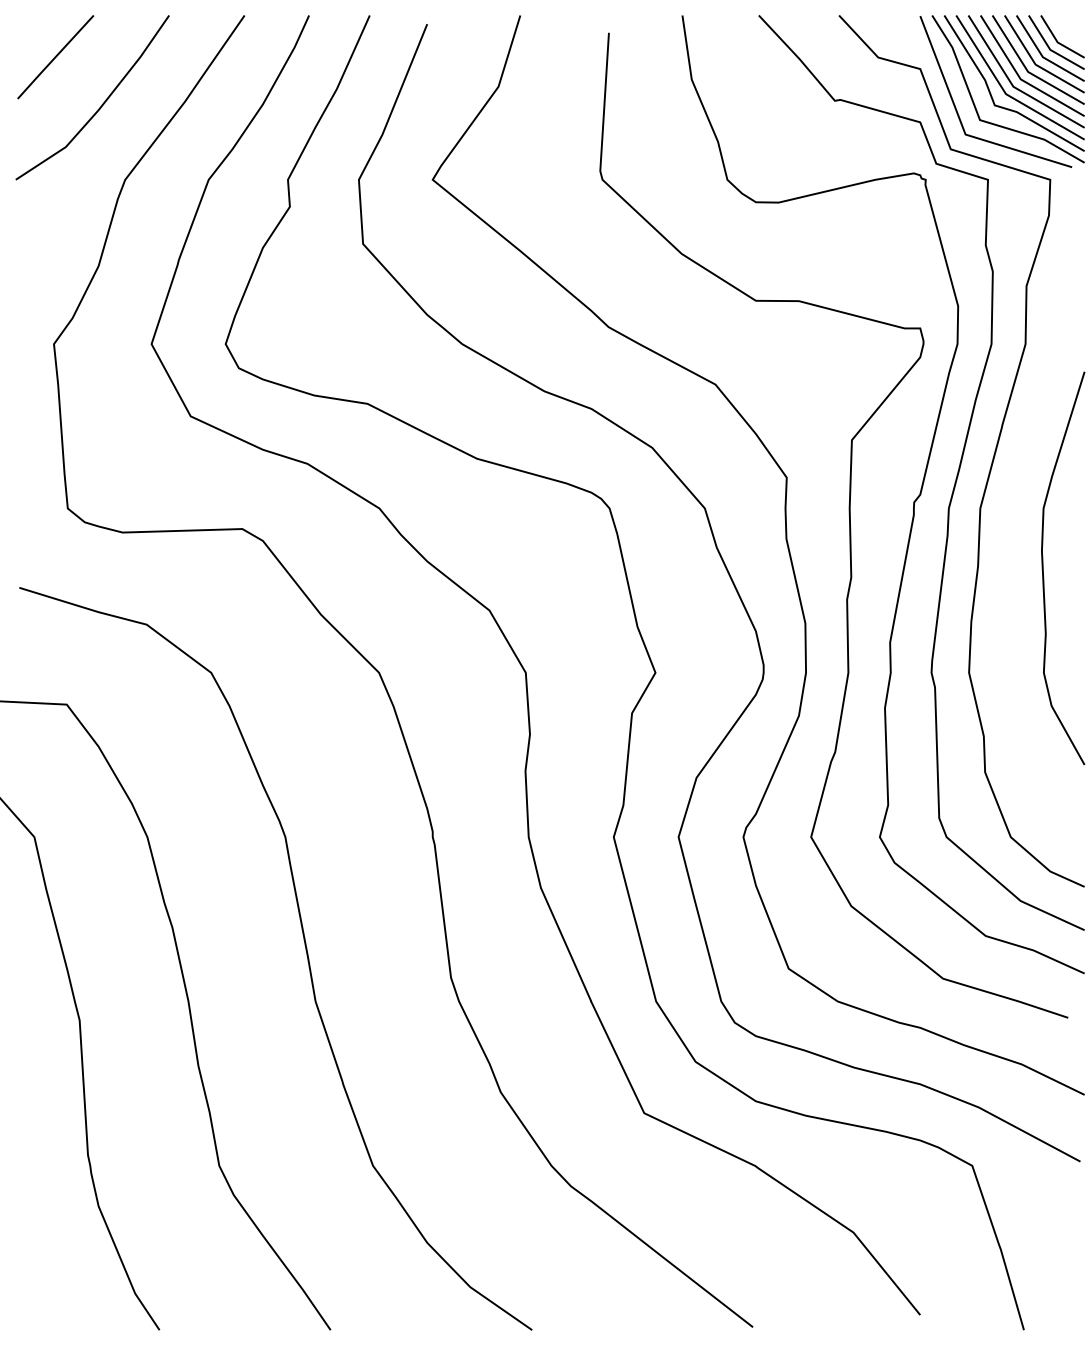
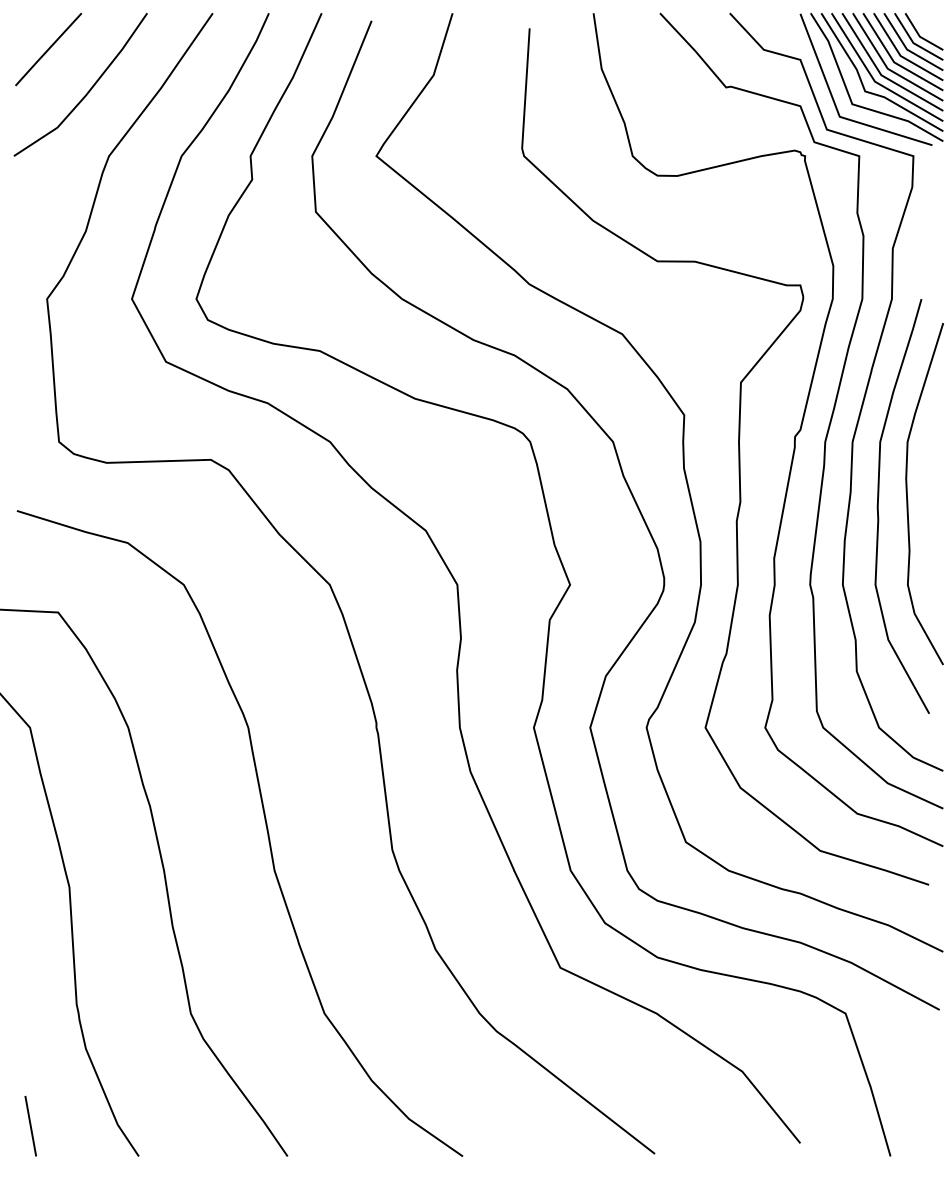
curve: (1010, 582) -> (878, 506), added
line: (34, 1295) -> (30, 1126), added

